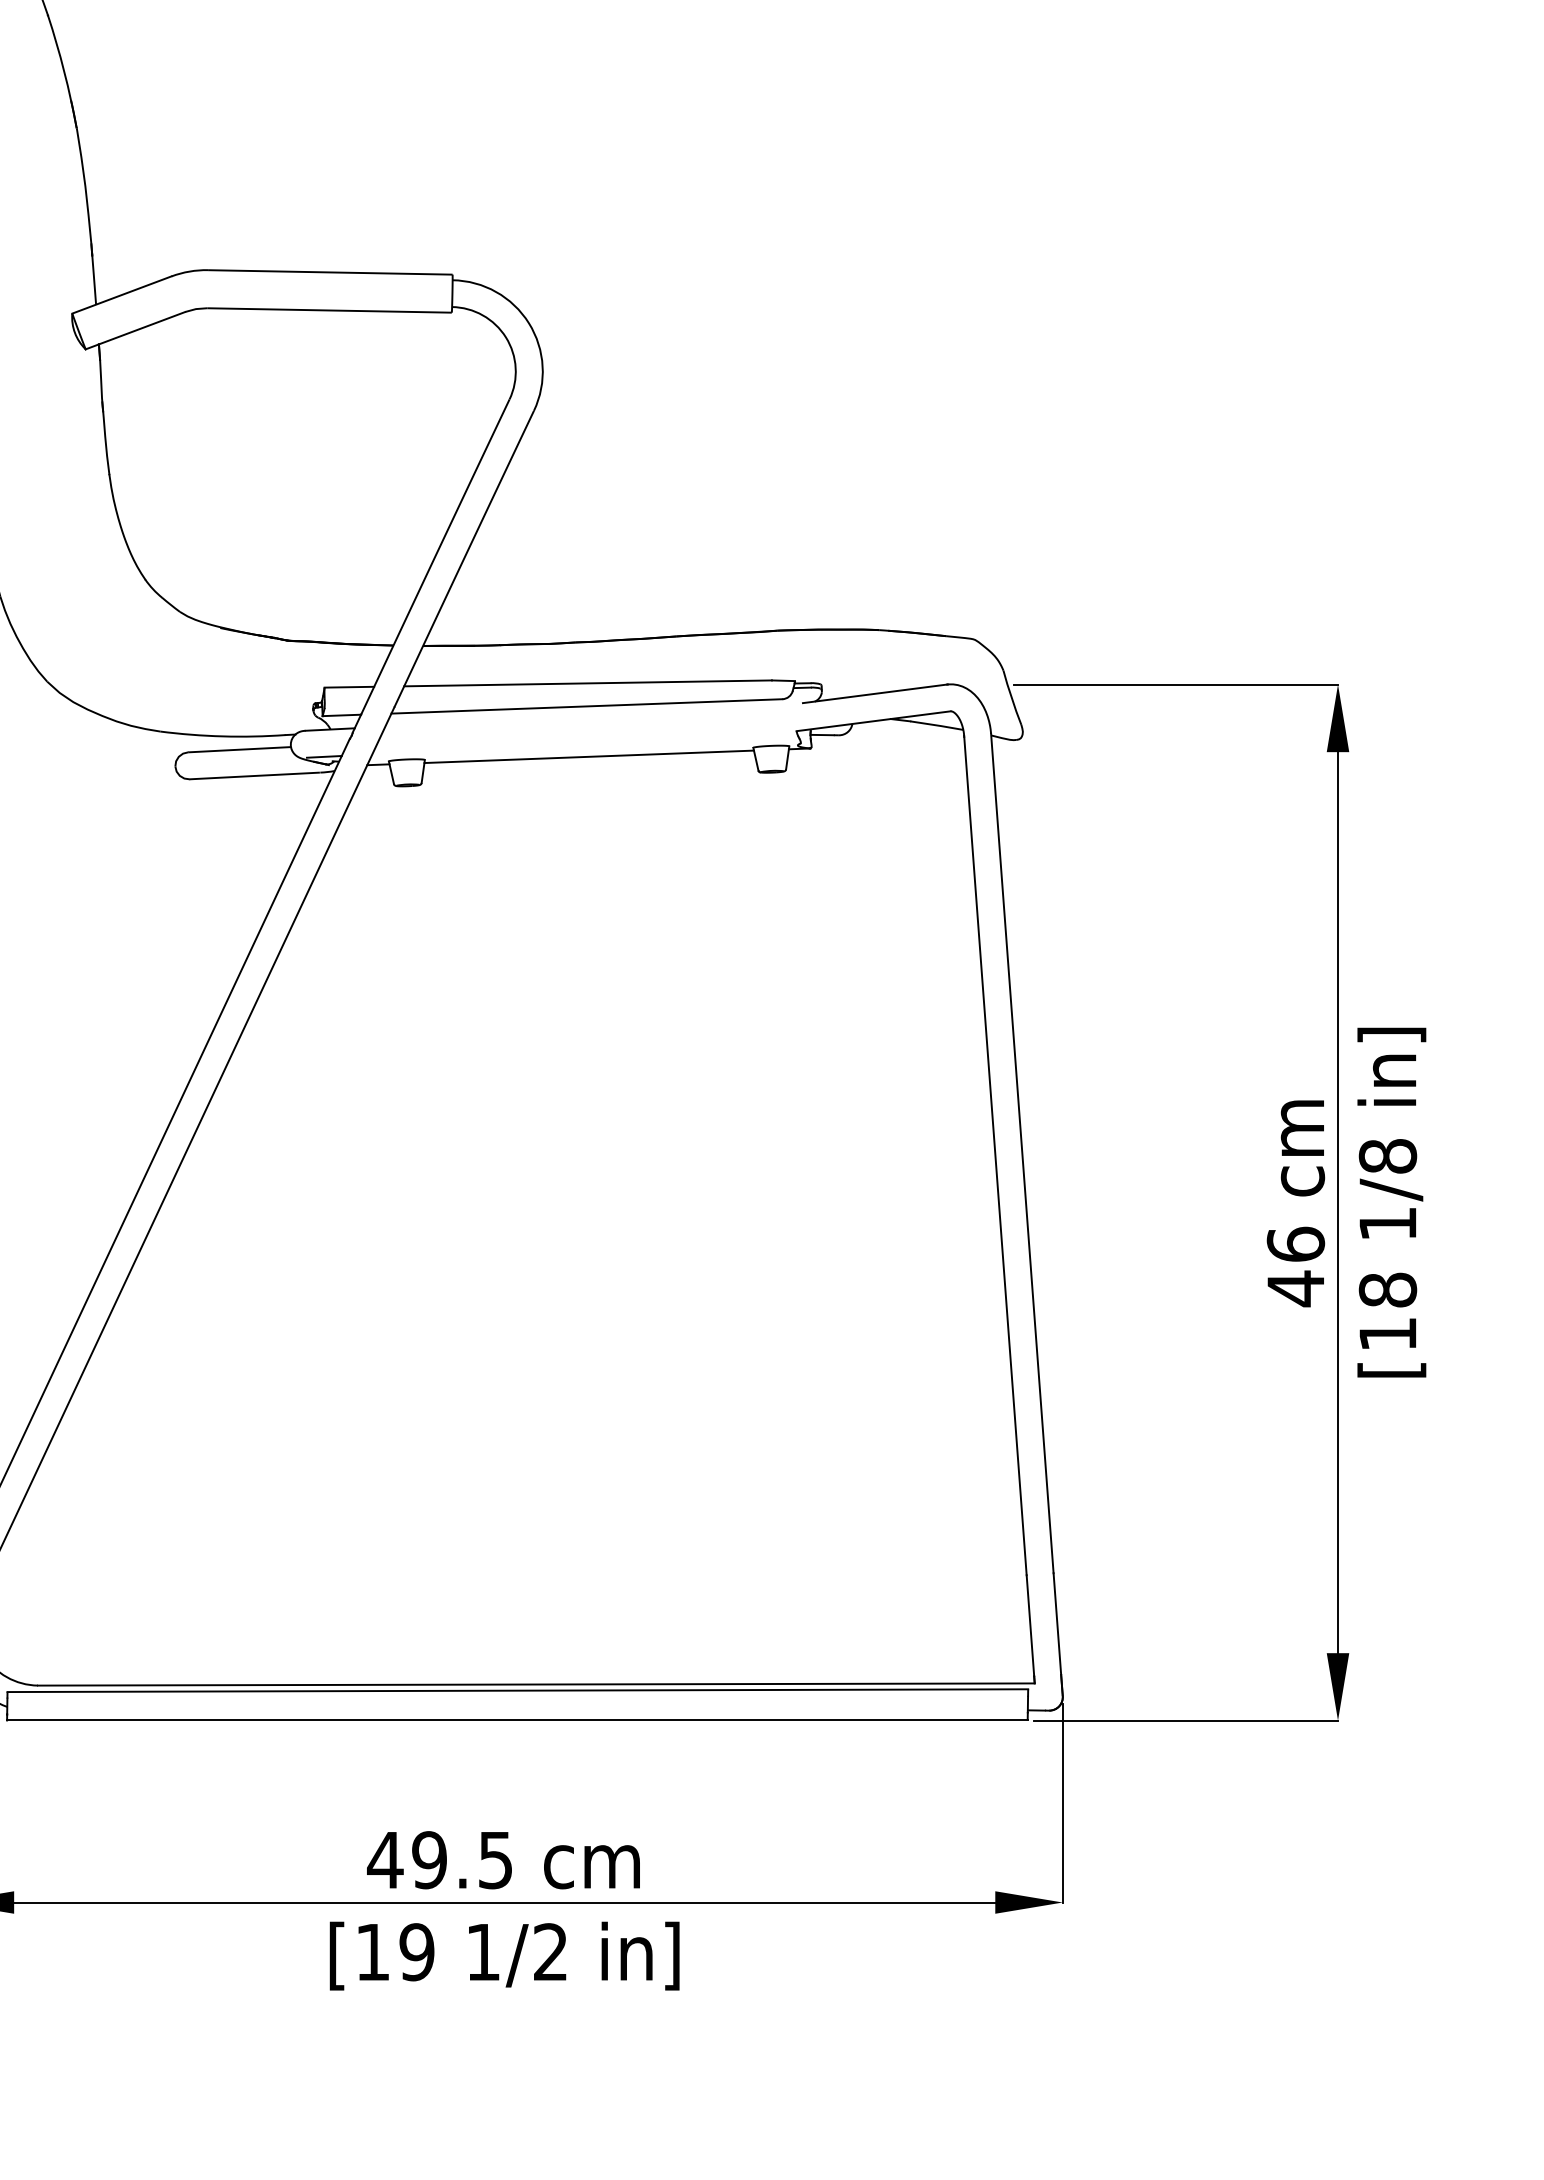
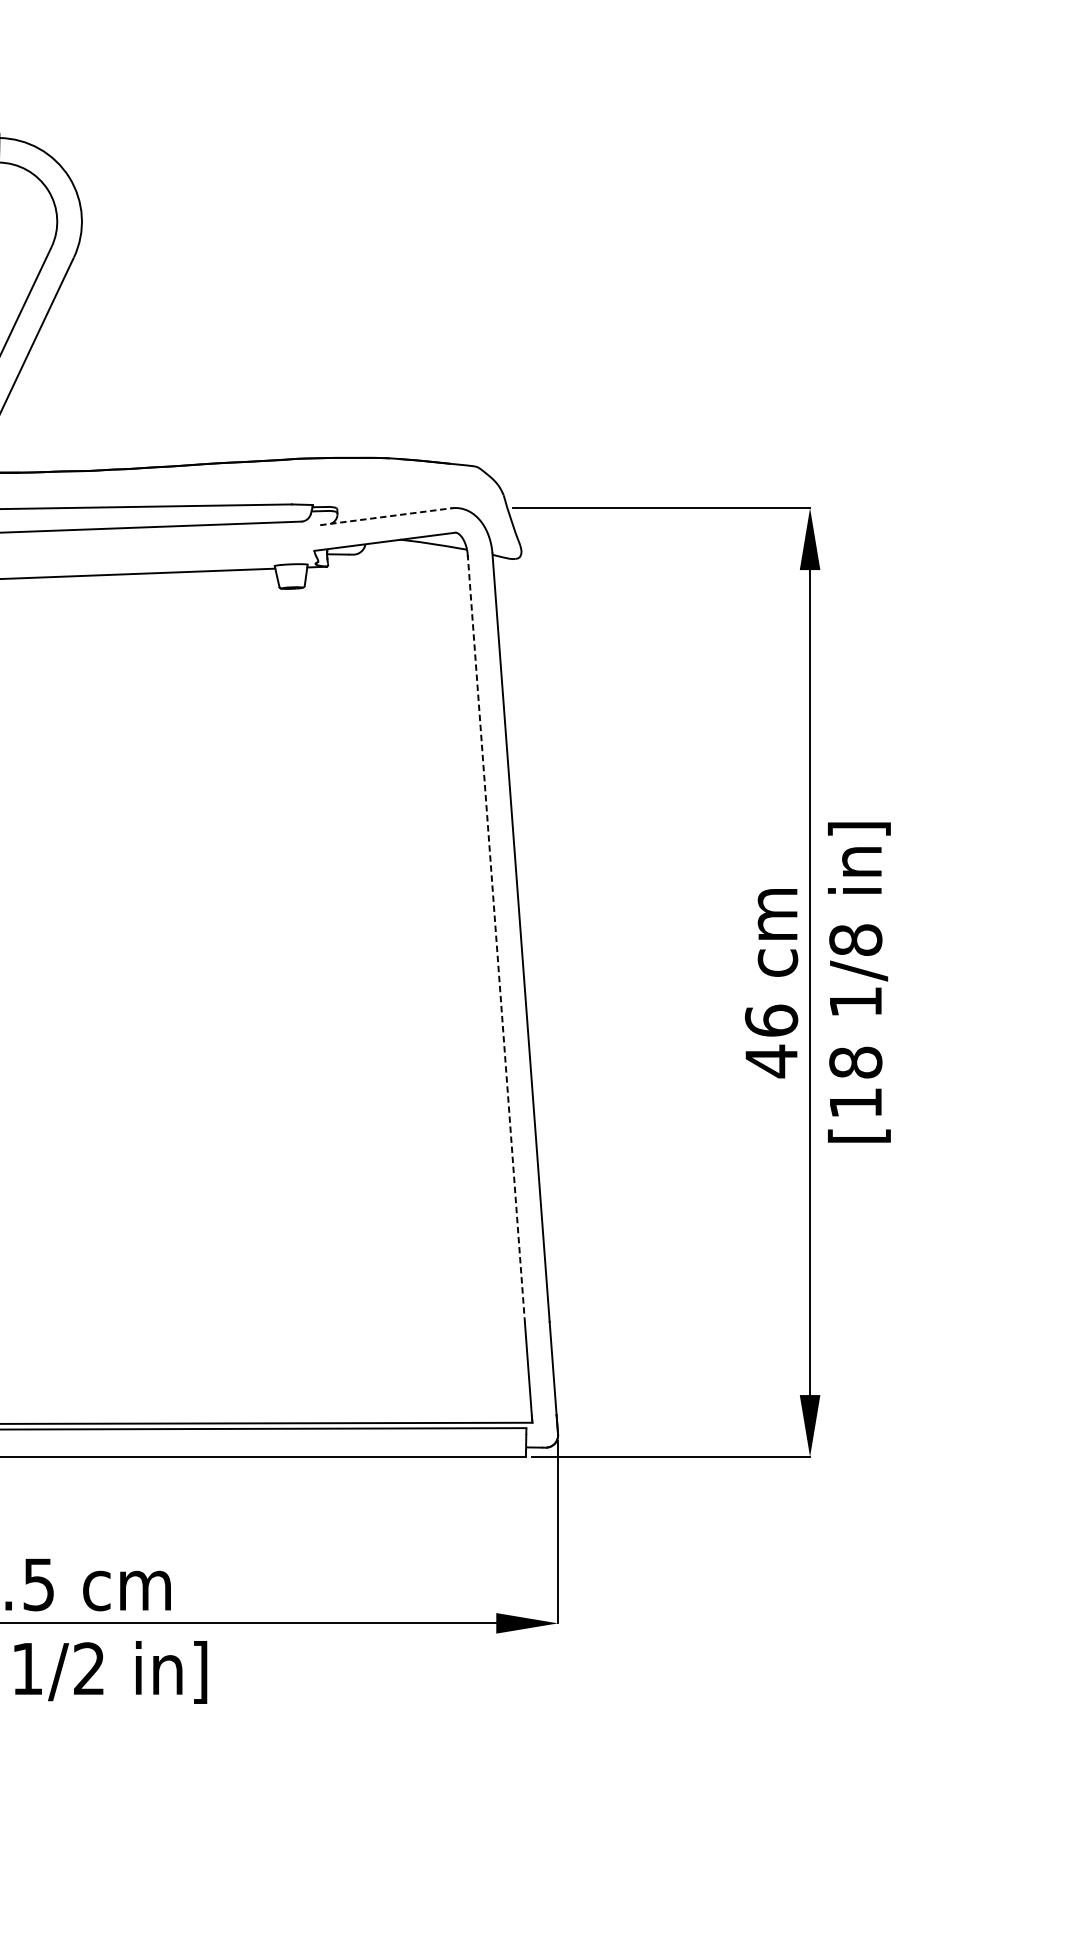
line: (875, 693) -> (386, 516), solid -> dashed
line: (995, 1155) -> (496, 939), solid -> dashed

